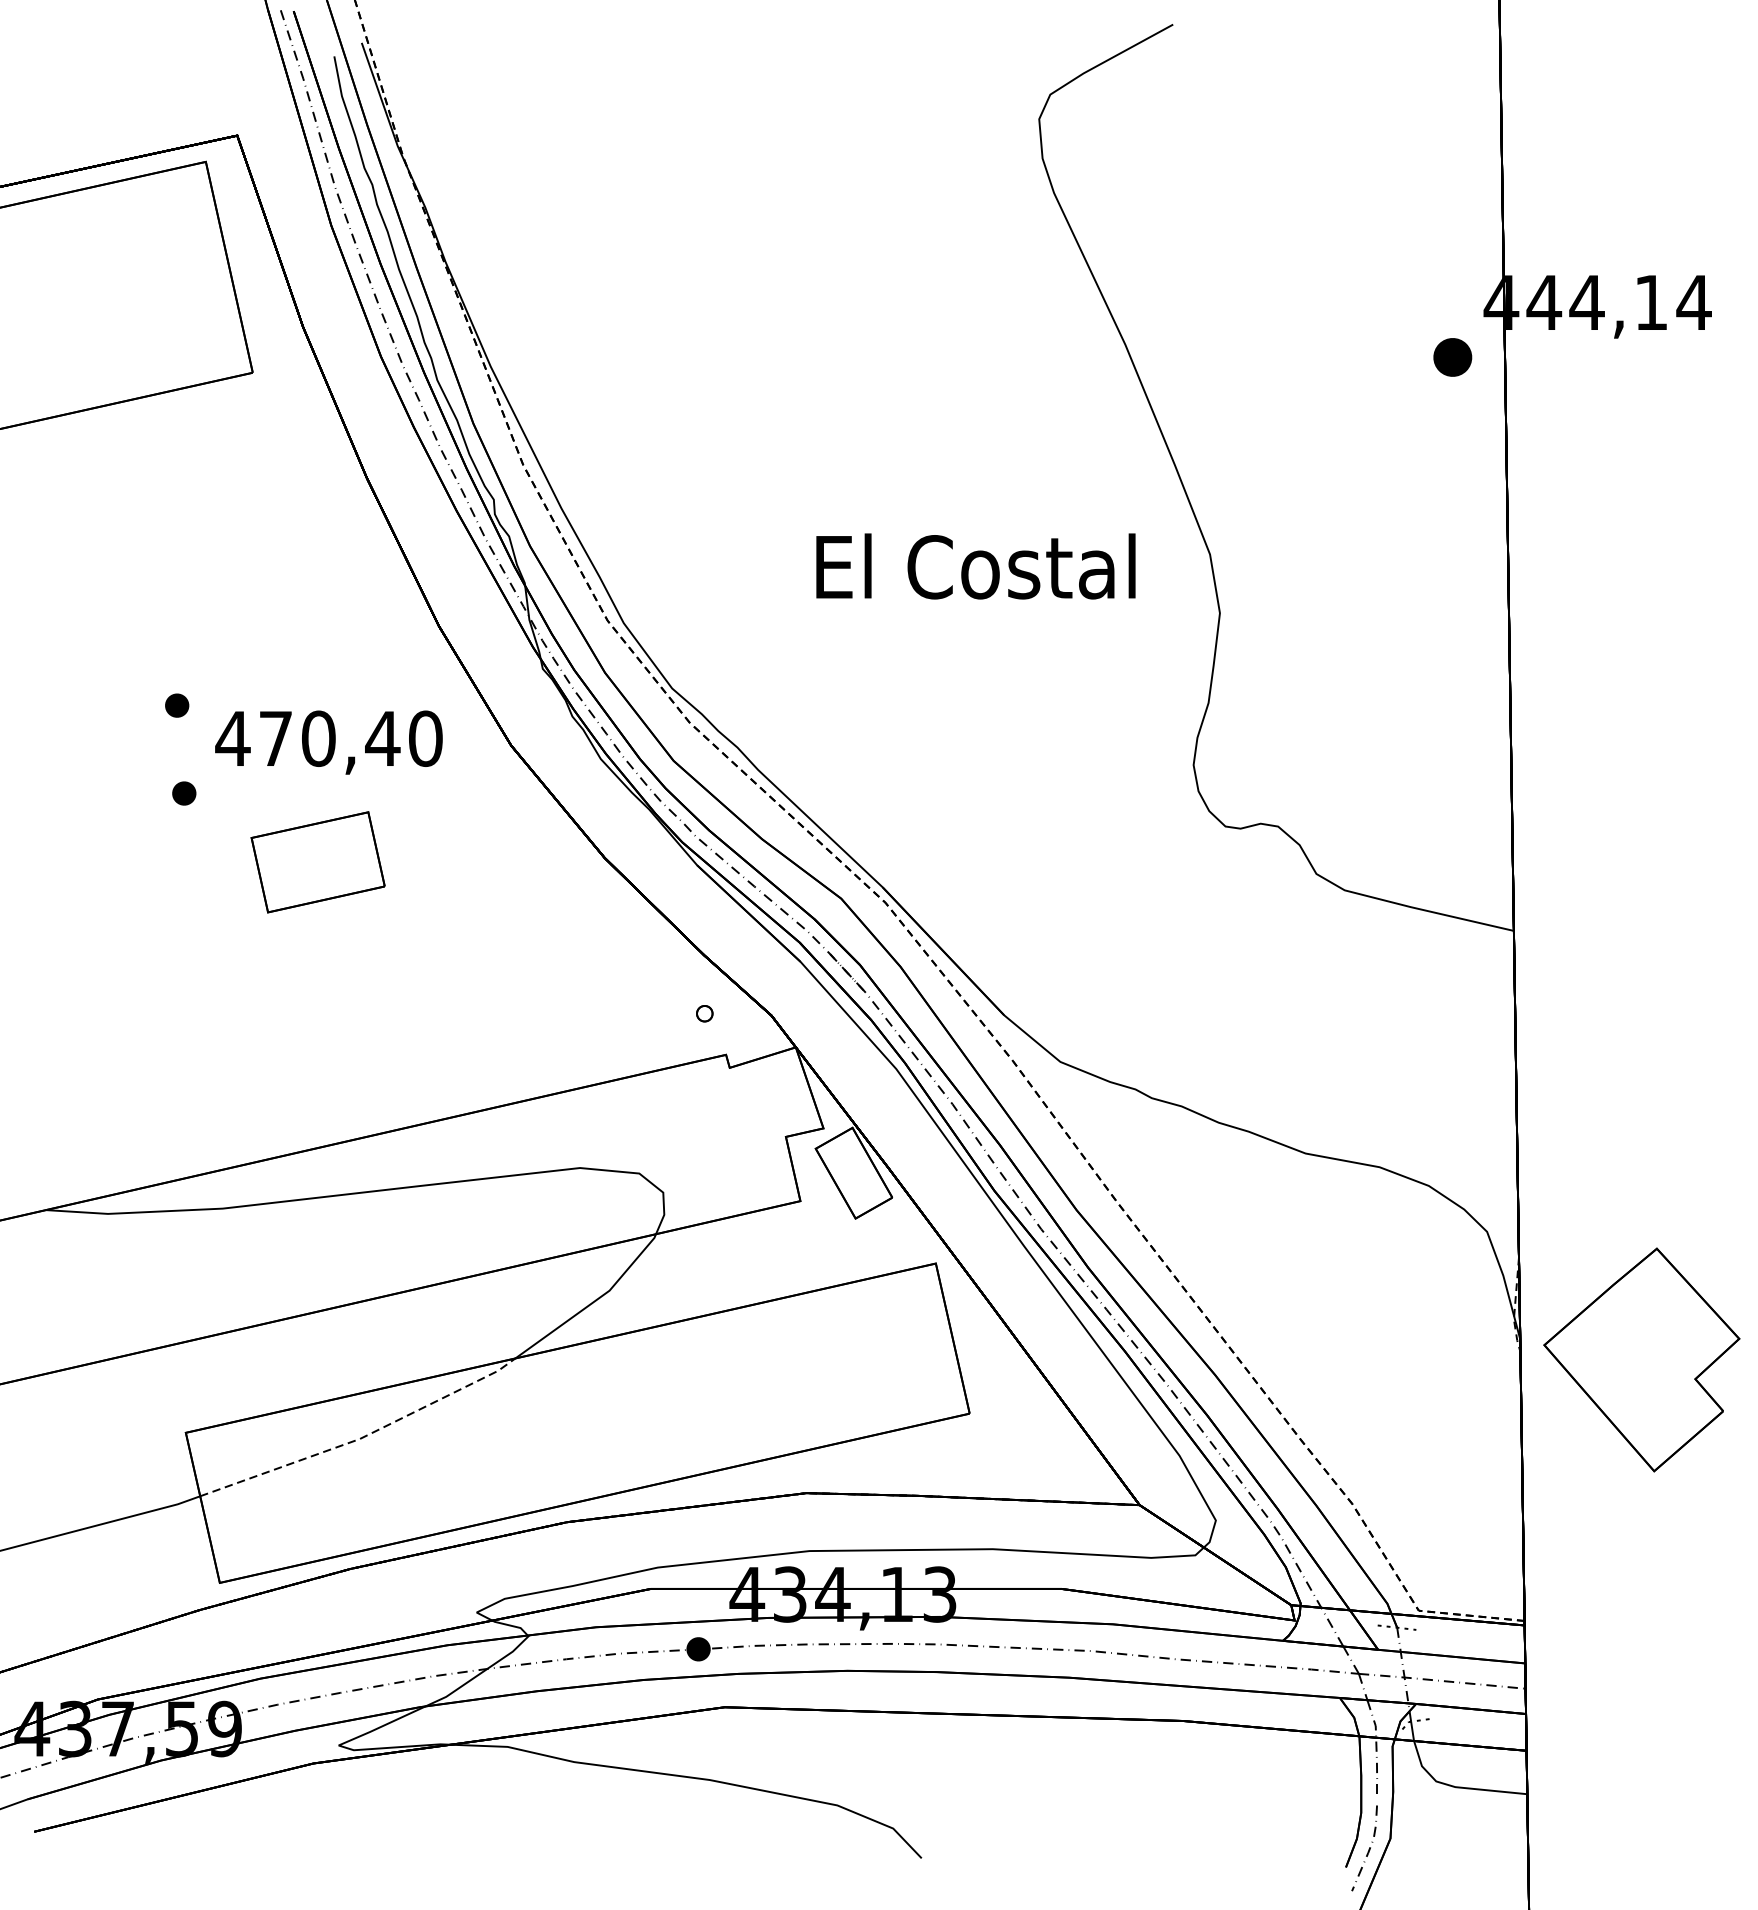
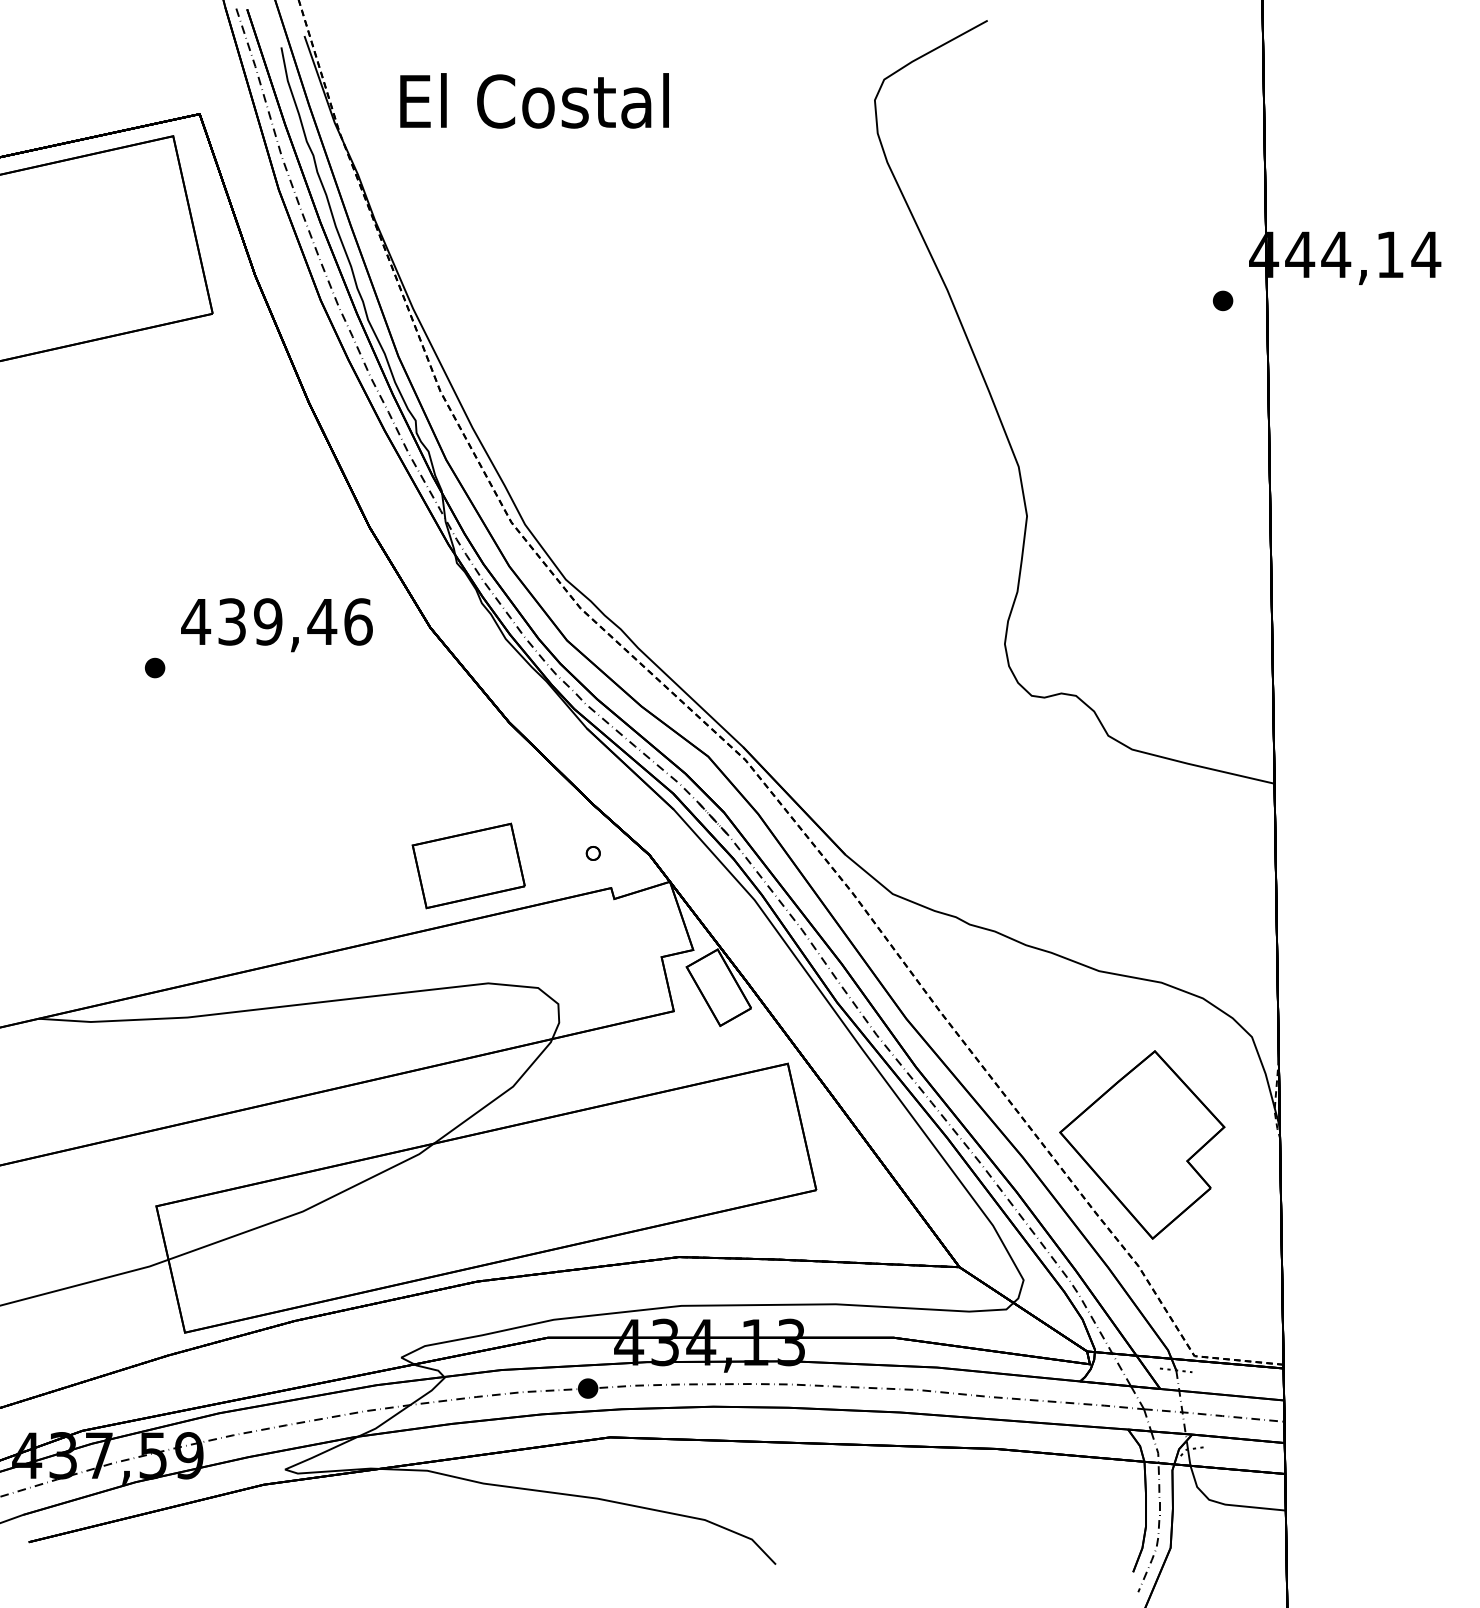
part: (1452, 356) -> (1222, 300), size x0.62
text: (975, 566) -> (534, 100), moved
part: (177, 704) -> (149, 593), removed
text: (351, 738) -> (295, 621), 470,40 -> 439,46
part: (317, 861) -> (468, 865), moved
part: (1642, 1359) -> (1142, 1144), moved
line: (362, 1437) -> (305, 1210), dashed -> solid

